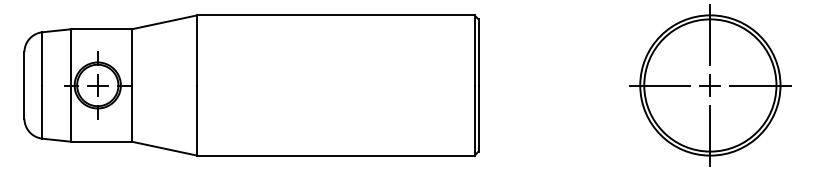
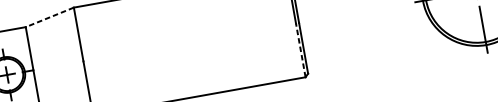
line: (164, 22) -> (49, 17), solid -> dashed
line: (474, 120) -> (300, 50), solid -> dashed

